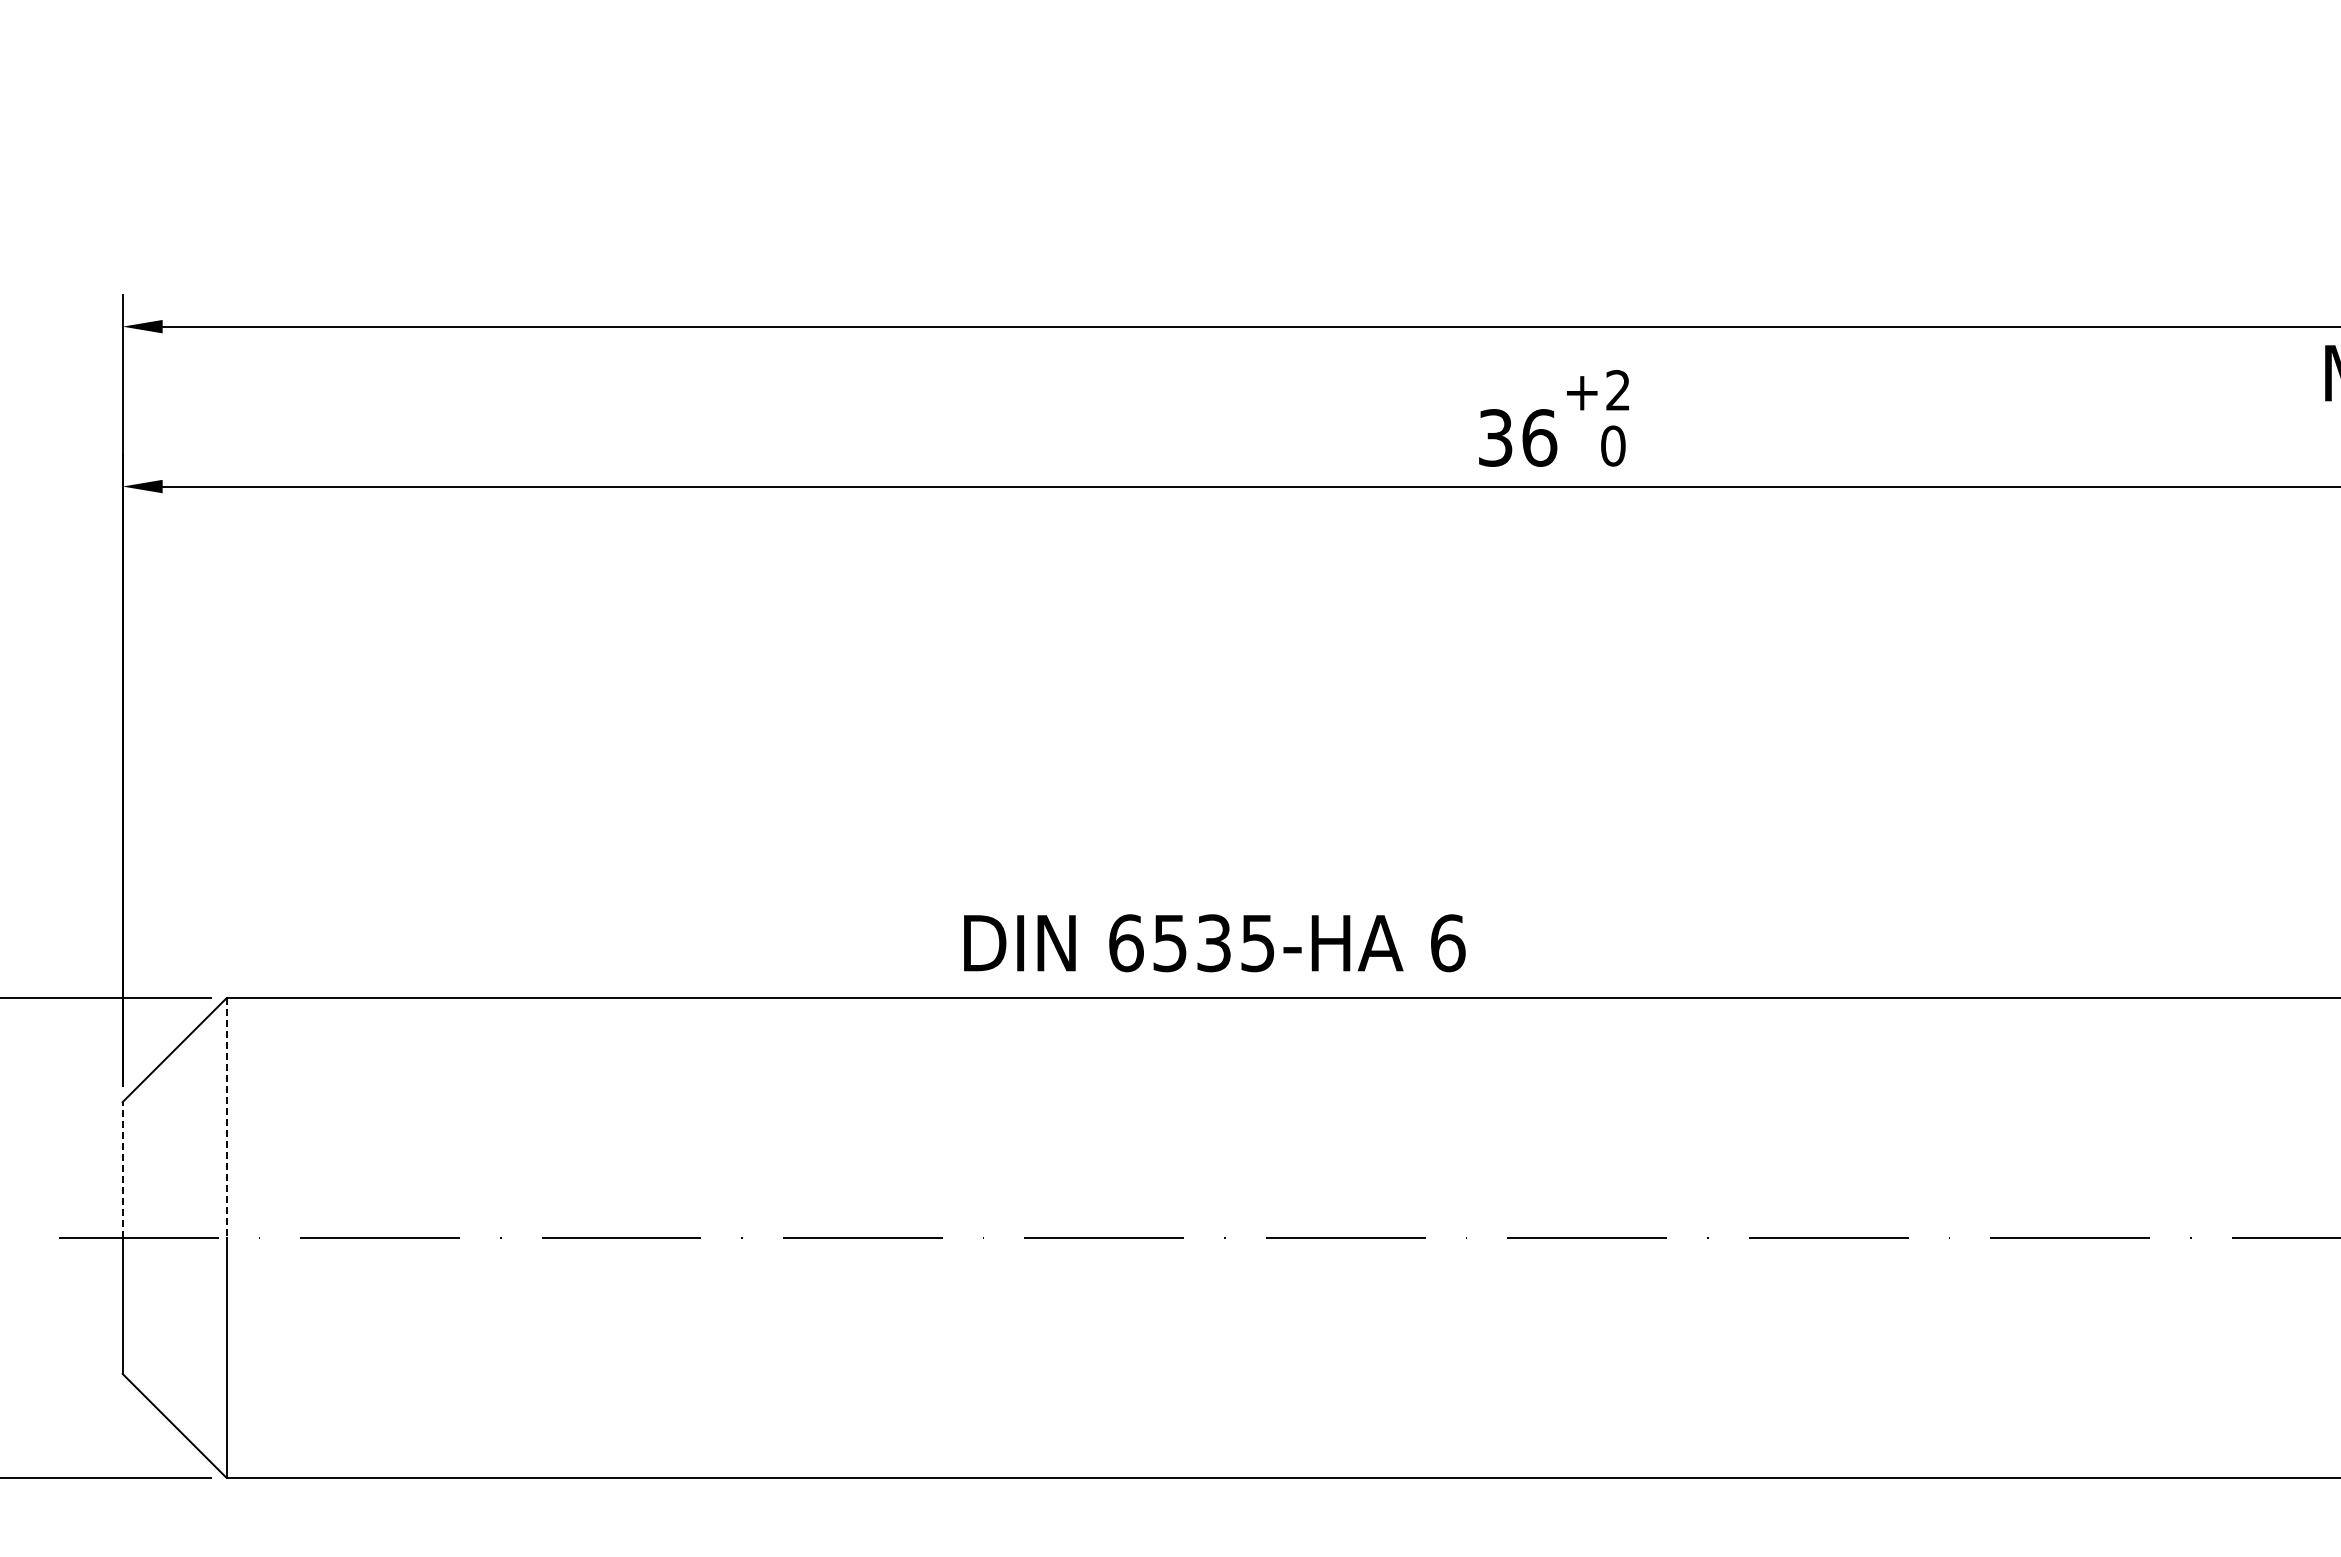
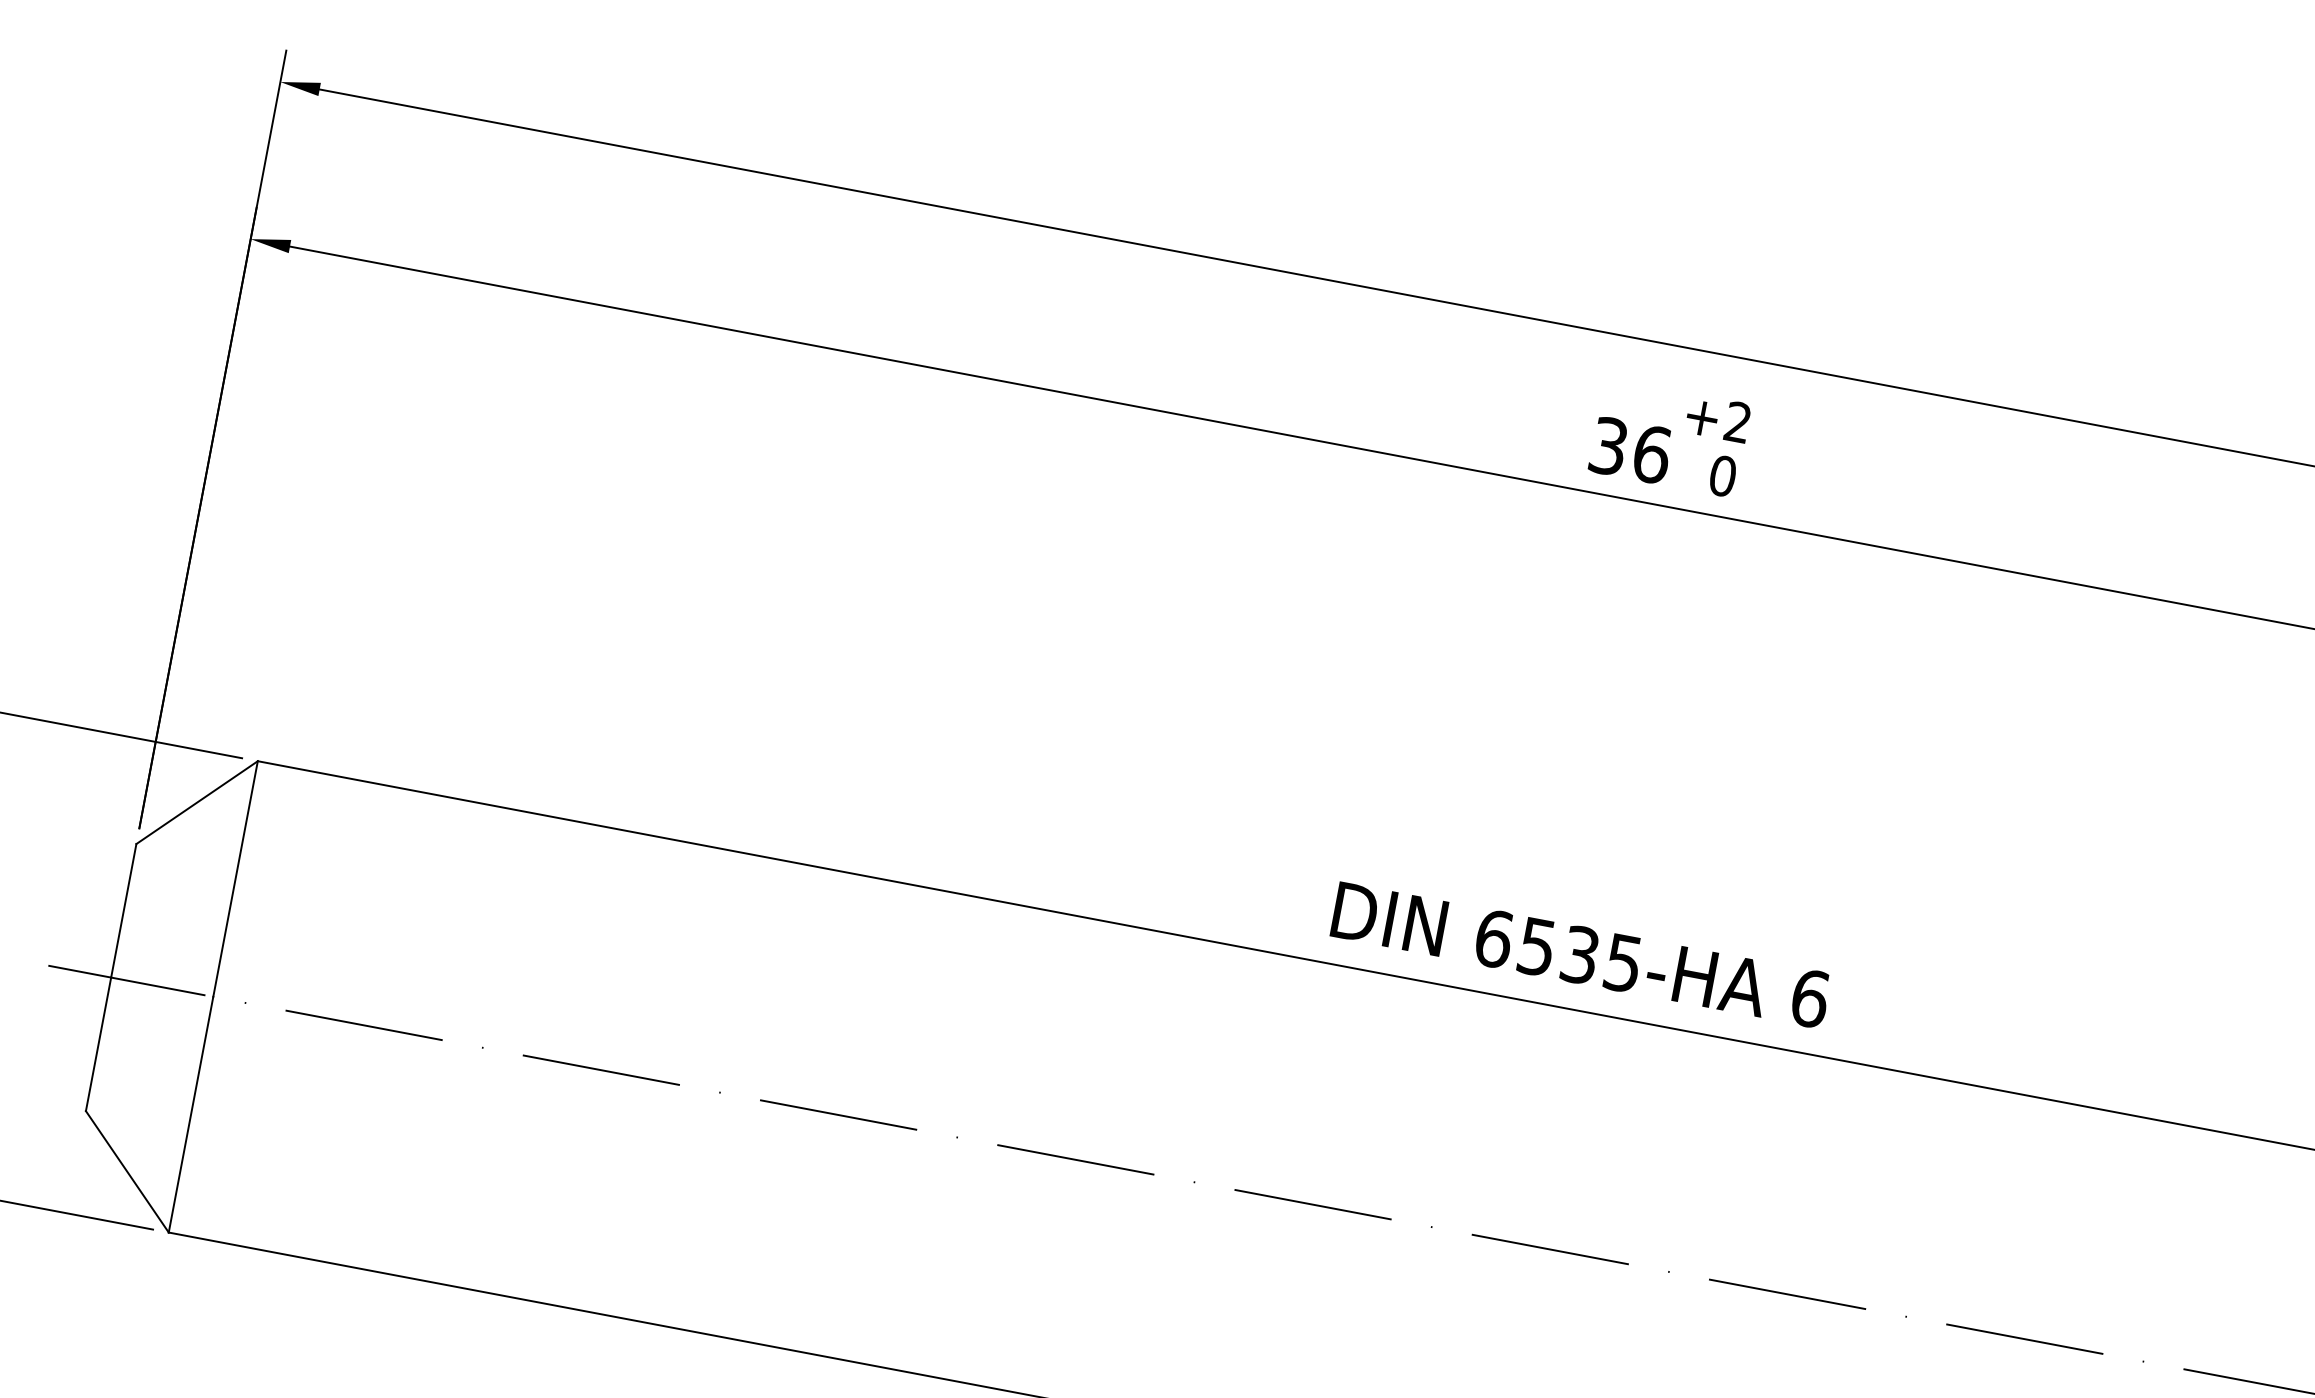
text: (1214, 943) -> (1580, 955), moved
line: (226, 1118) -> (235, 879), dashed -> solid
line: (122, 1170) -> (123, 911), dashed -> solid

